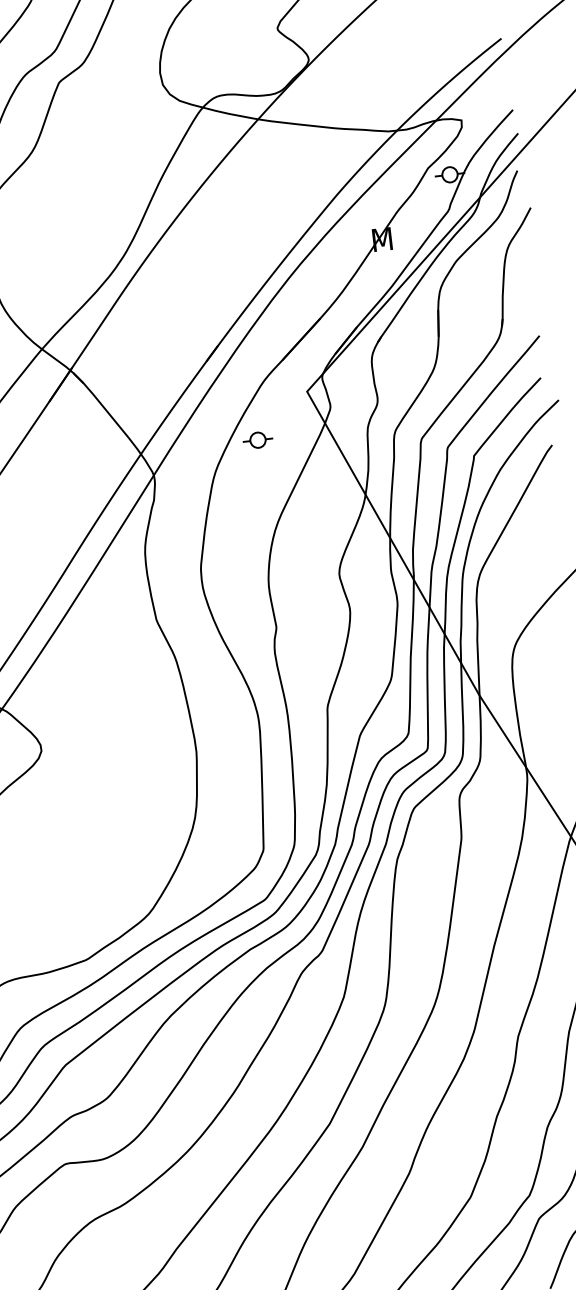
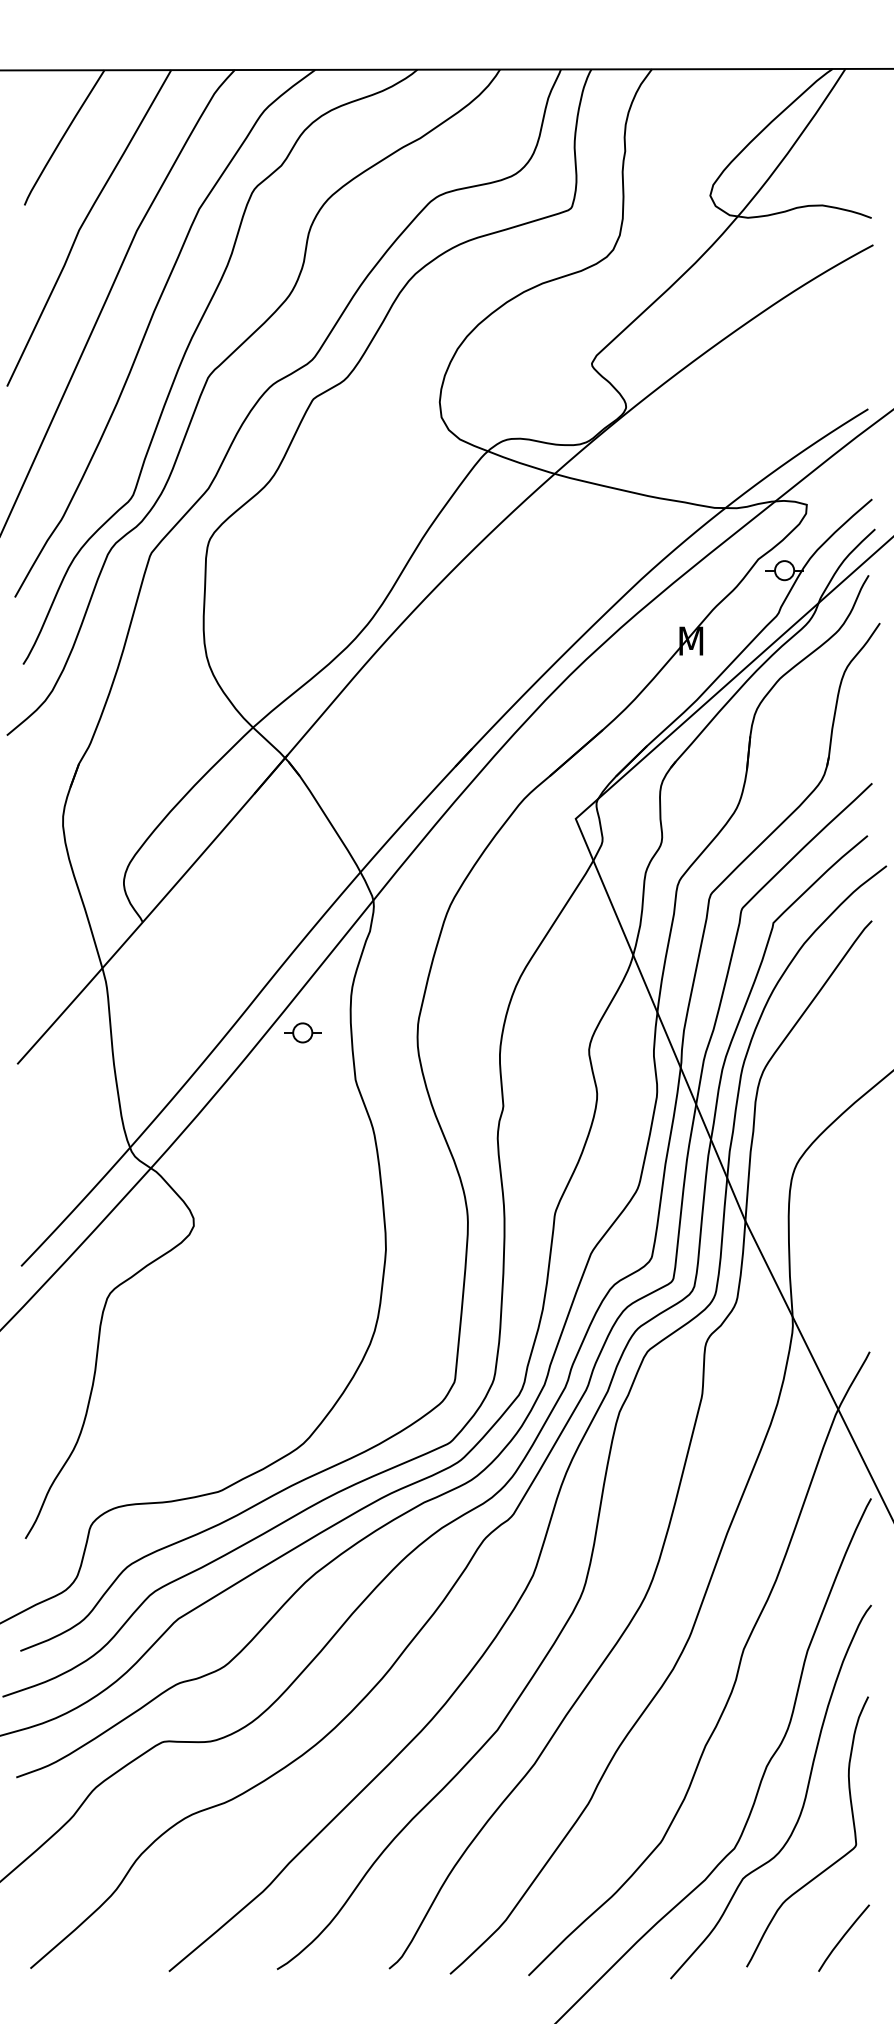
part: (257, 439) -> (302, 1032), moved

